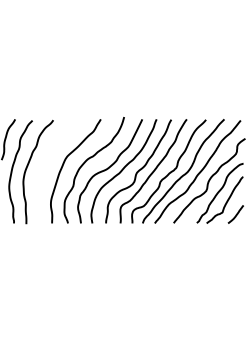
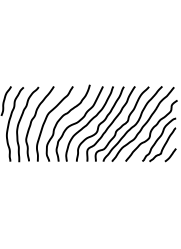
curve: (46, 164) -> (33, 119), added

